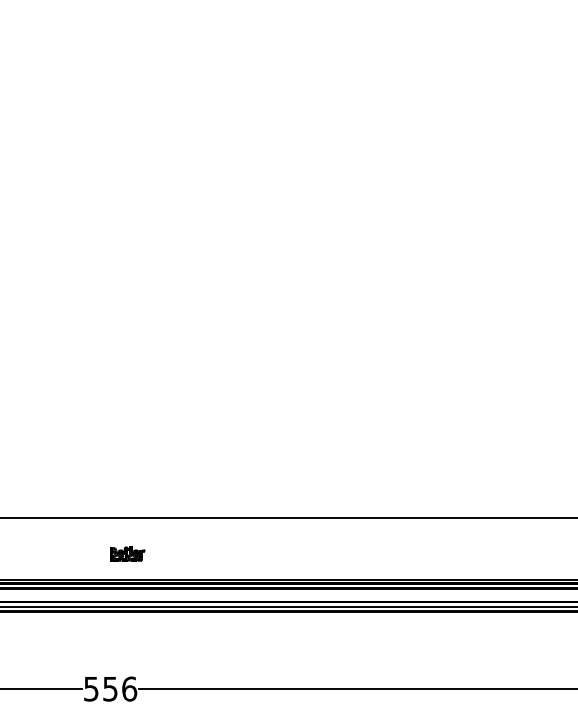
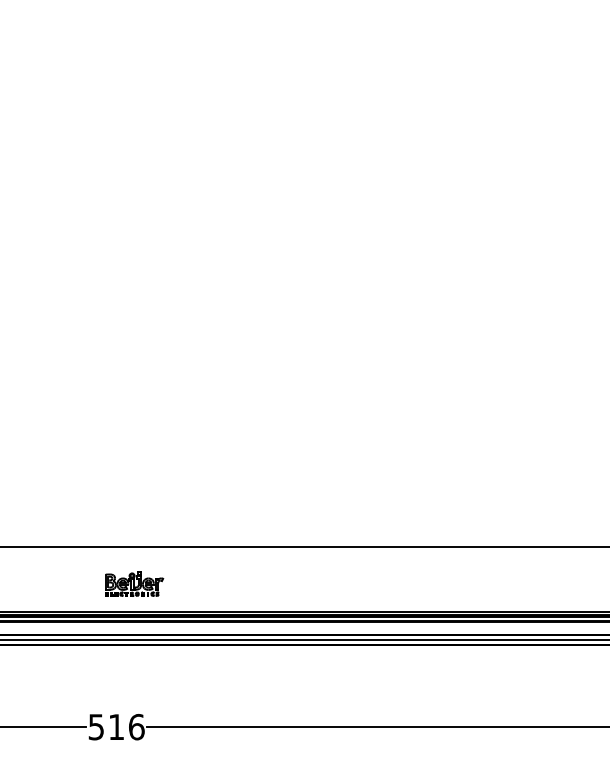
part: (127, 553) -> (134, 584), size x1.6
text: (110, 689) -> (116, 727), 556 -> 516

